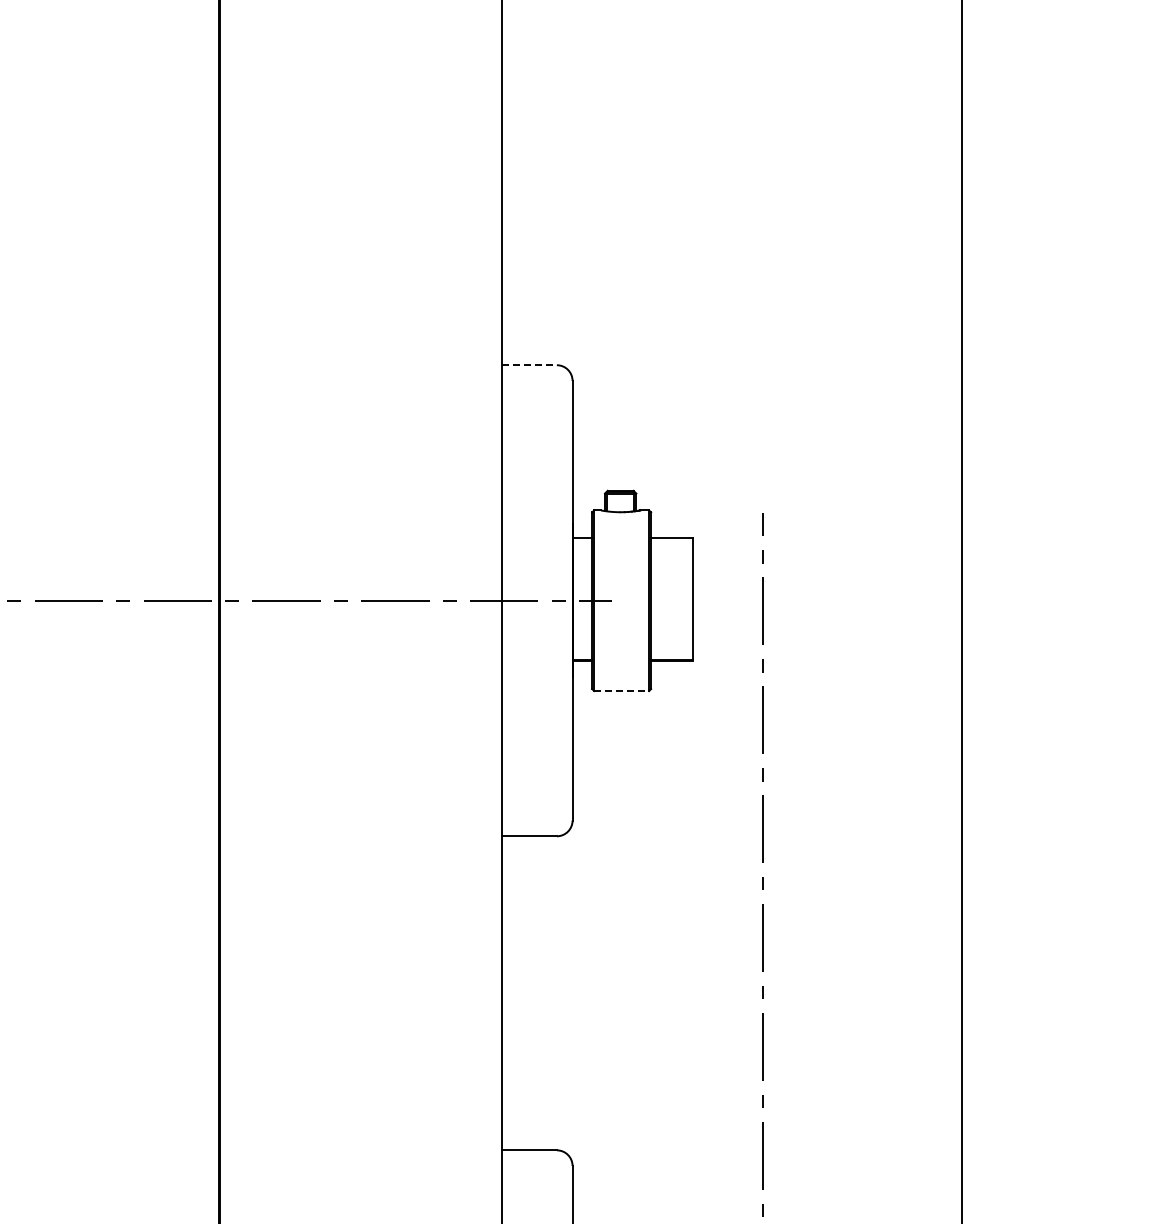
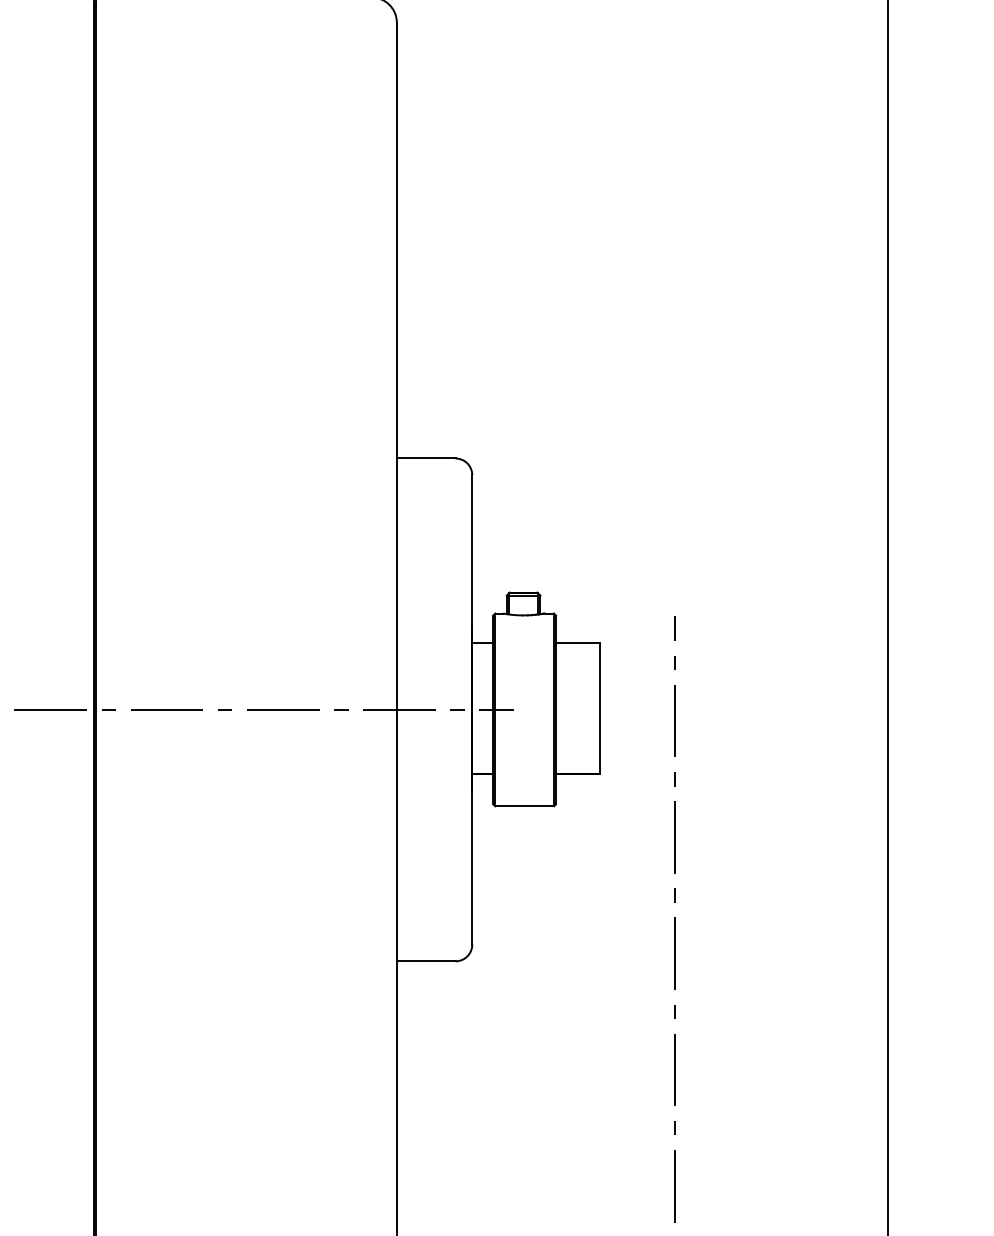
line: (529, 365) -> (426, 458), dashed -> solid
line: (622, 691) -> (525, 806), dashed -> solid

